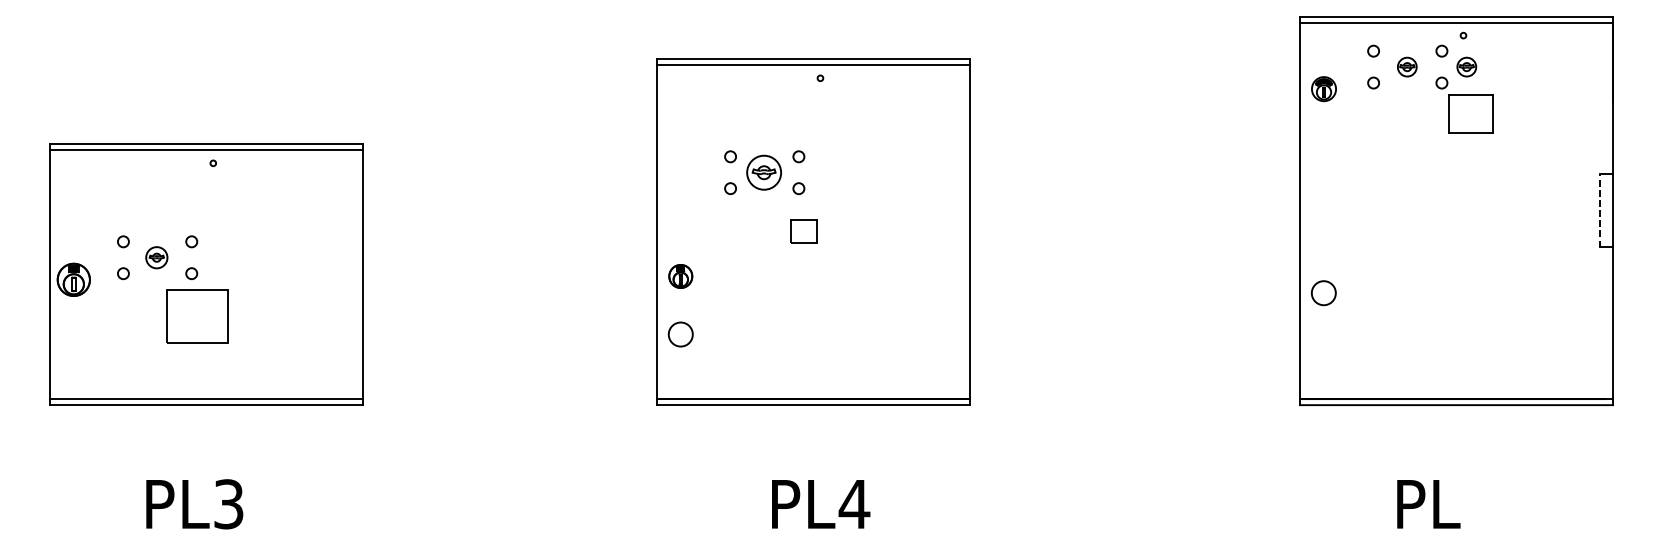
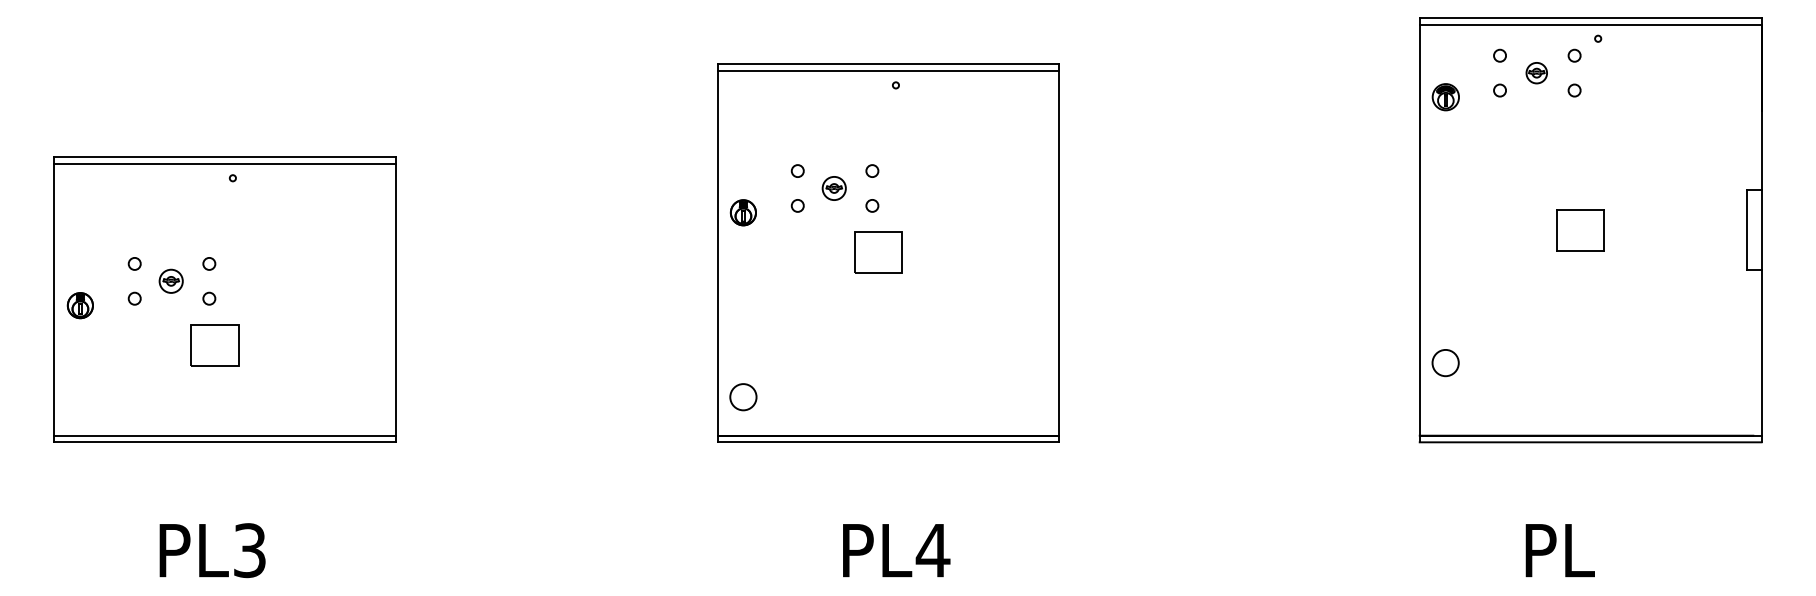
part: (1466, 67) -> (1601, 73), removed
part: (1471, 114) -> (1580, 230), moved
part: (763, 172) -> (833, 188), size x0.62
line: (1600, 210) -> (1747, 229), dashed -> solid
part: (804, 231) -> (878, 252), size x1.67
part: (679, 276) -> (742, 212), moved
part: (72, 279) -> (79, 305), size x0.71
circle: (1323, 293) -> (1445, 363), moved
part: (196, 316) -> (214, 345), size x0.71
circle: (680, 334) -> (743, 397), moved

